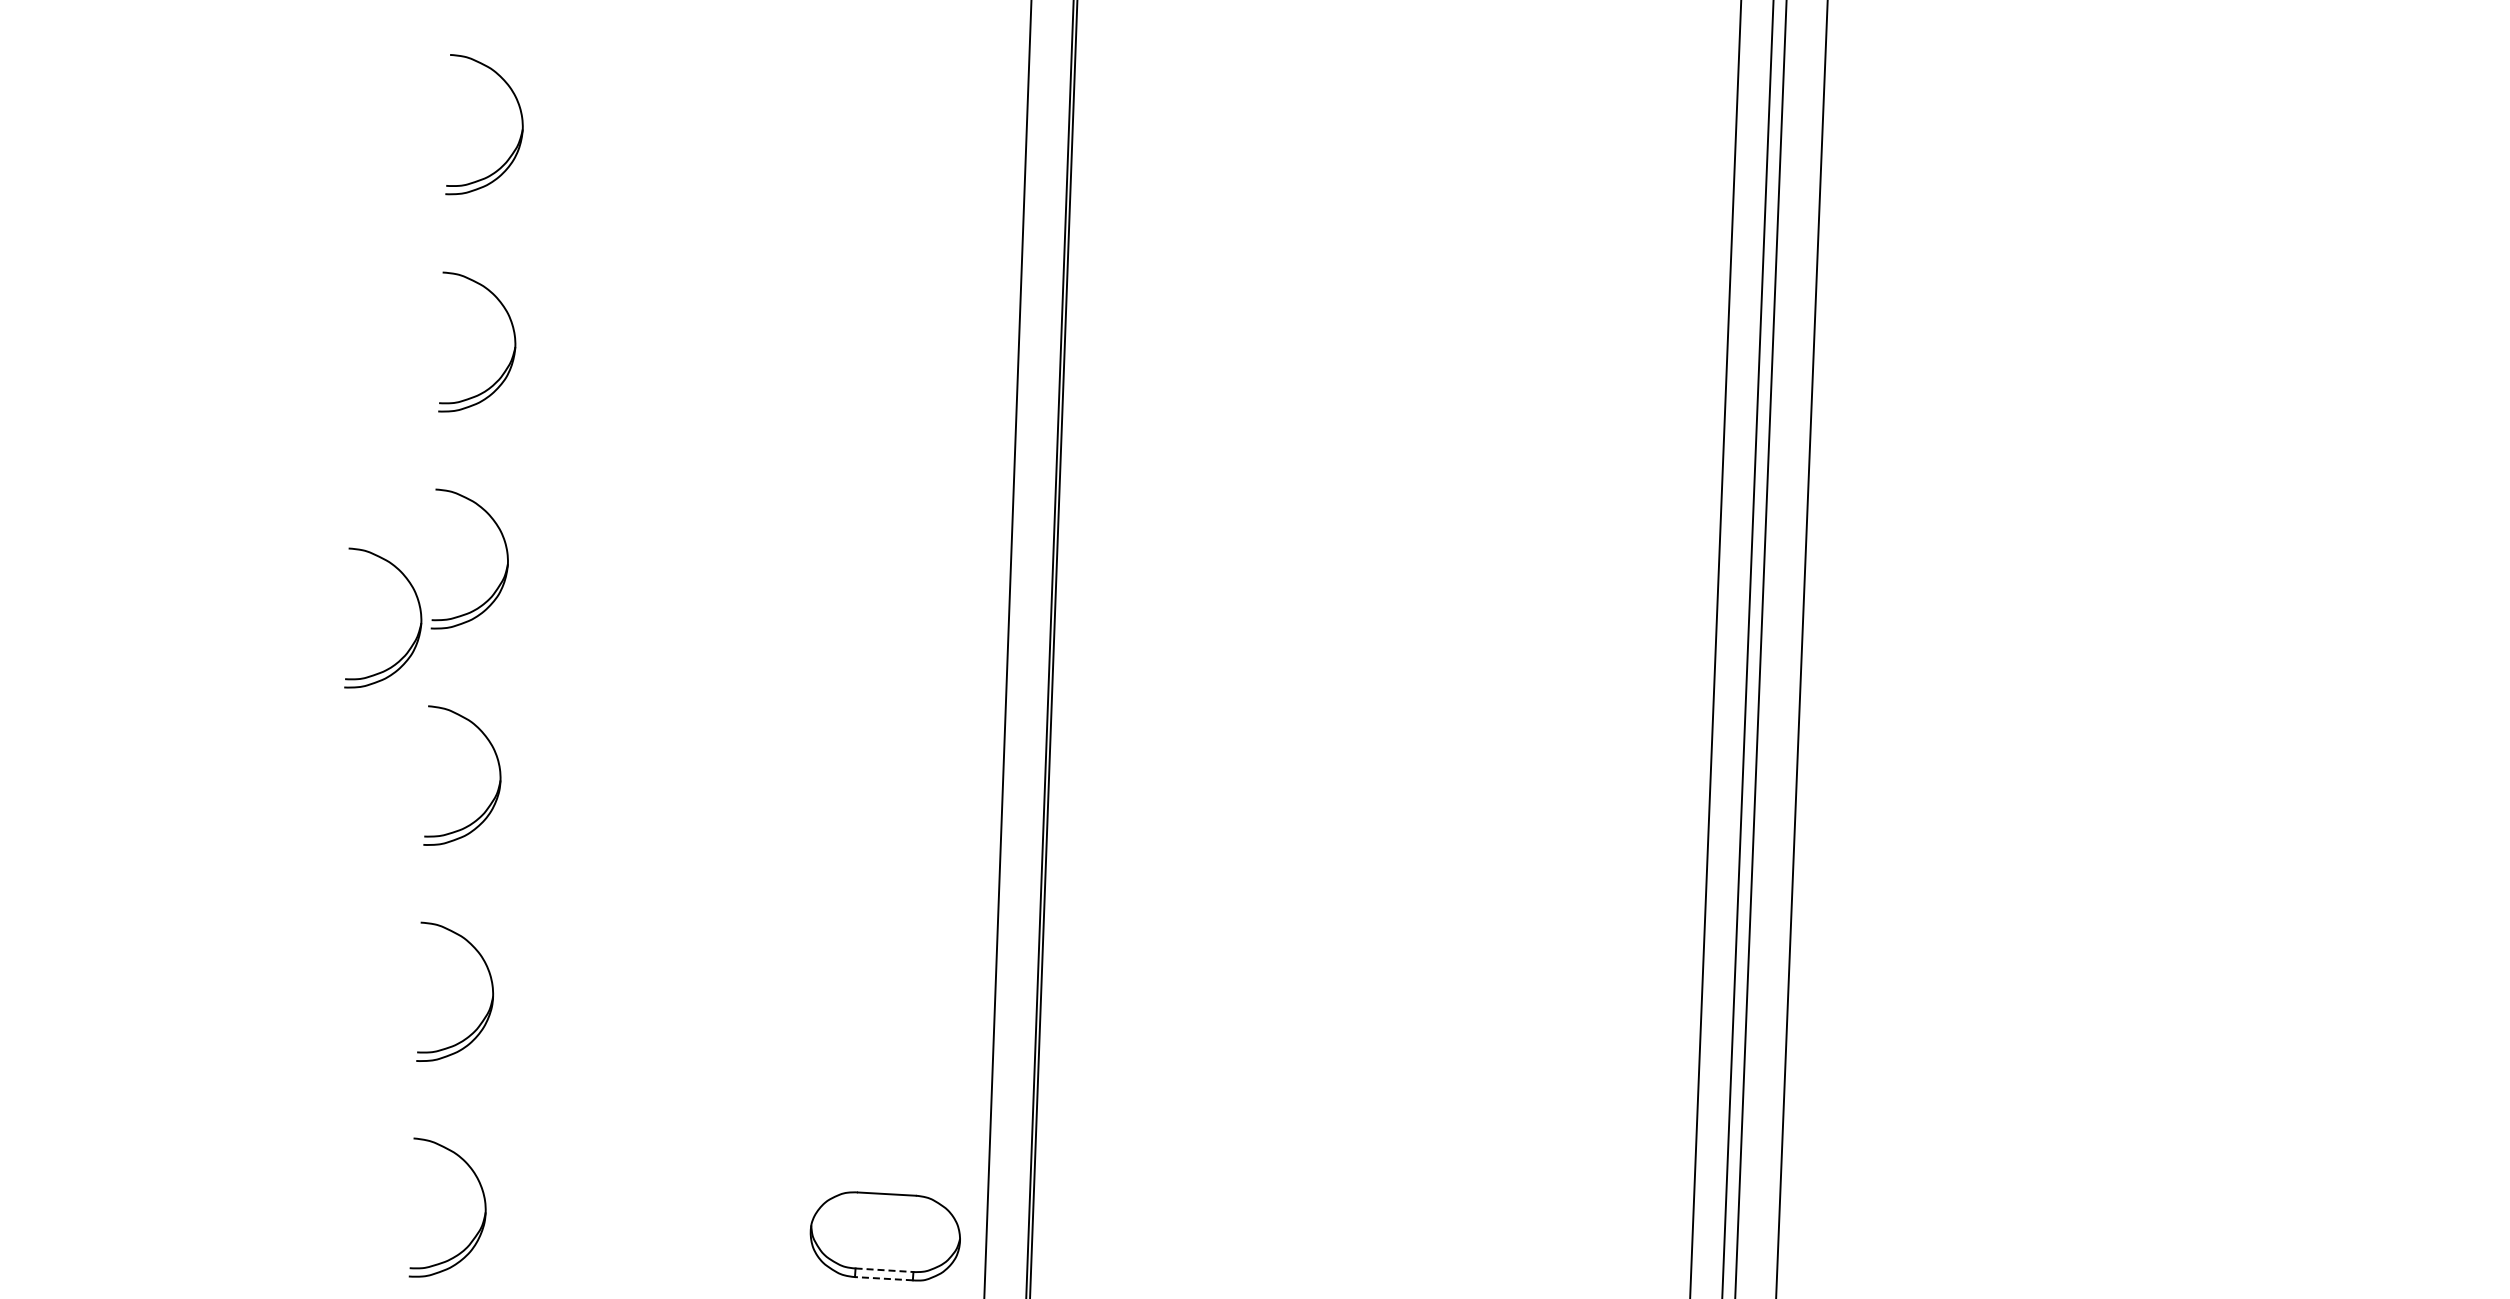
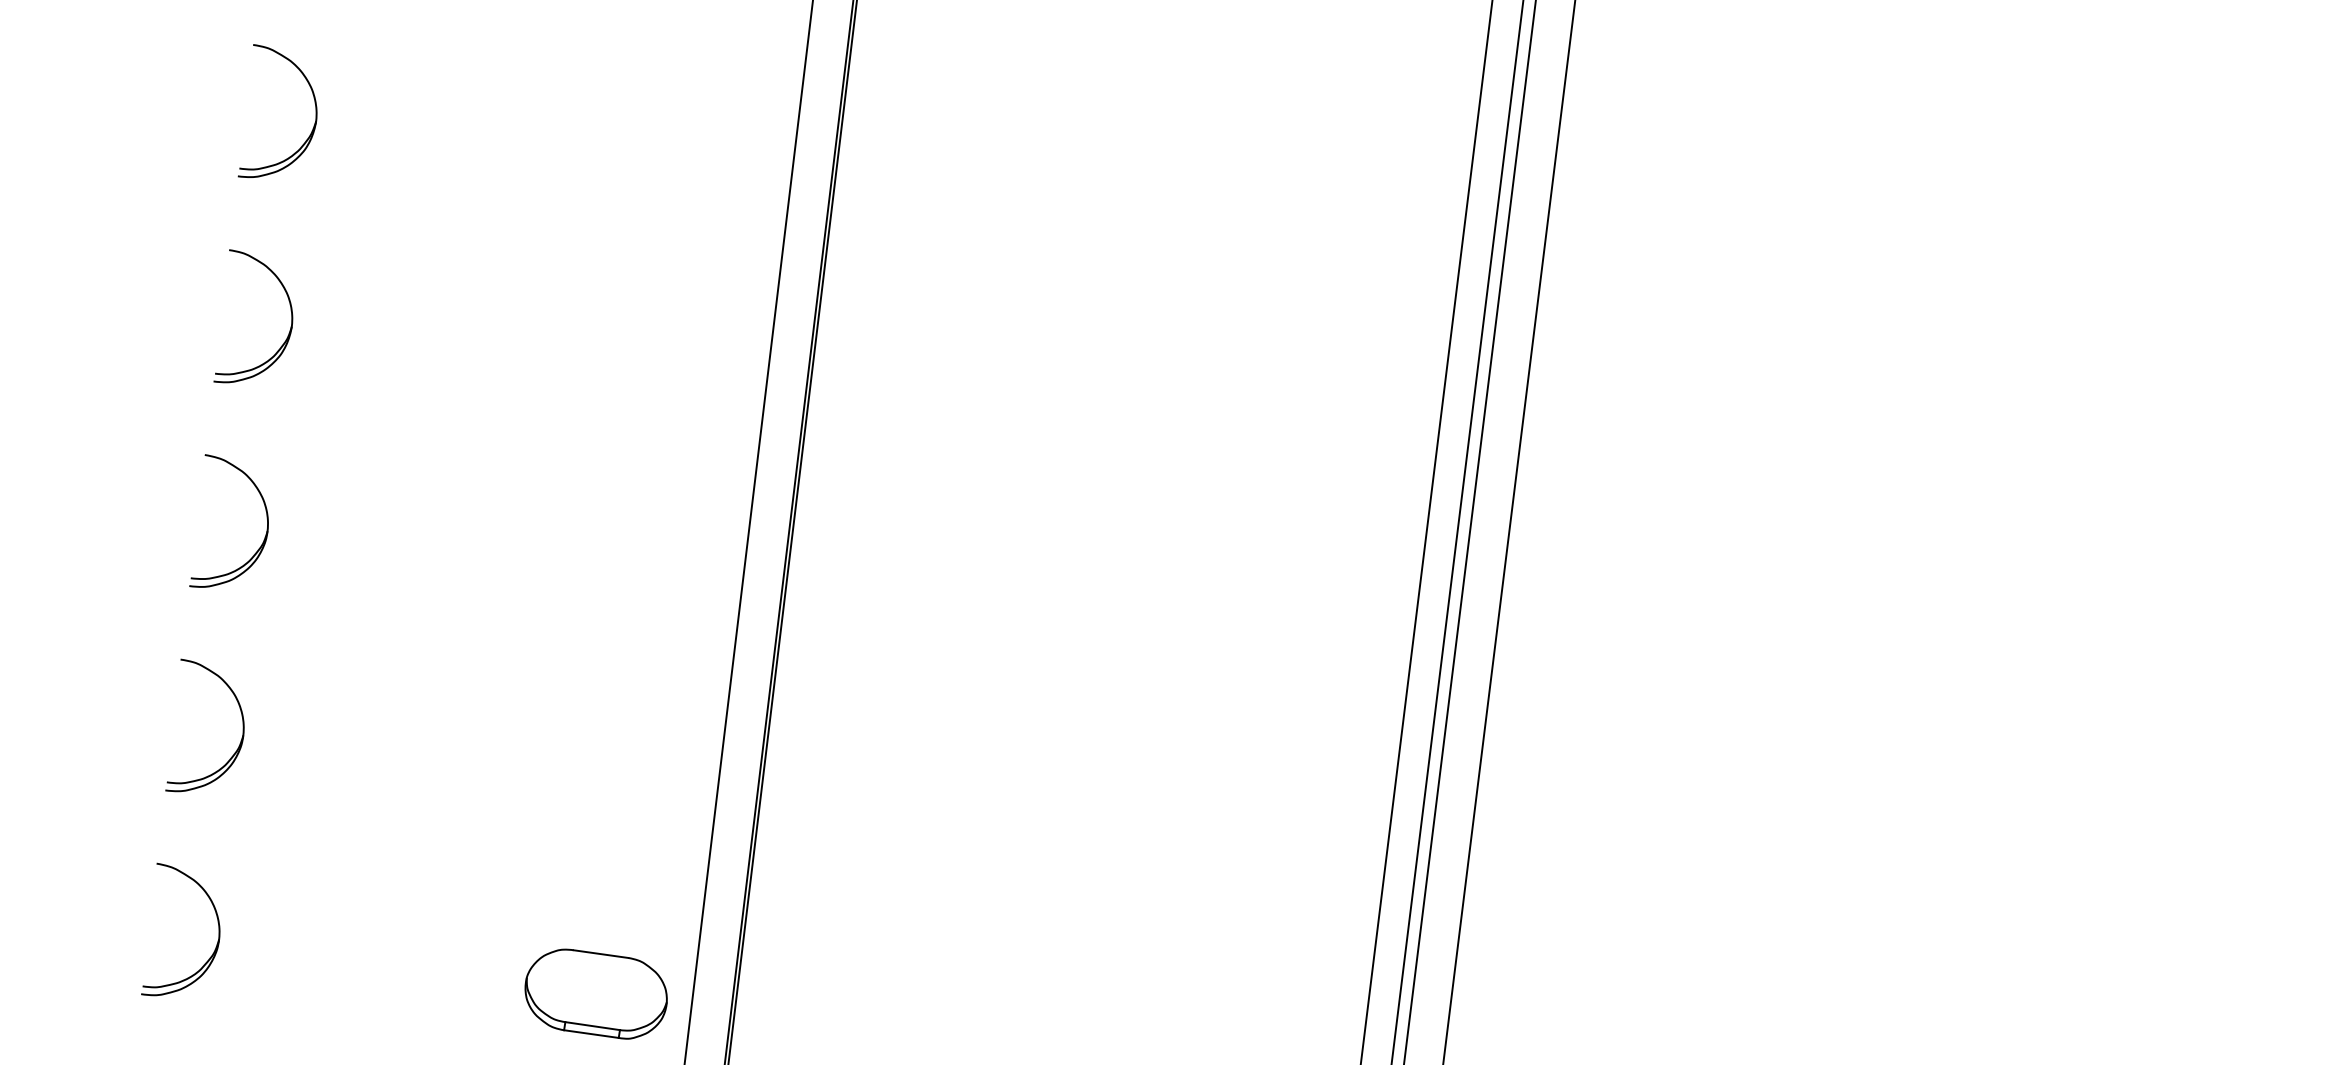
part: (419, 611) -> (204, 364), removed
line: (884, 1270) -> (592, 1026), dashed -> solid
line: (883, 1278) -> (591, 1033), dashed -> solid

